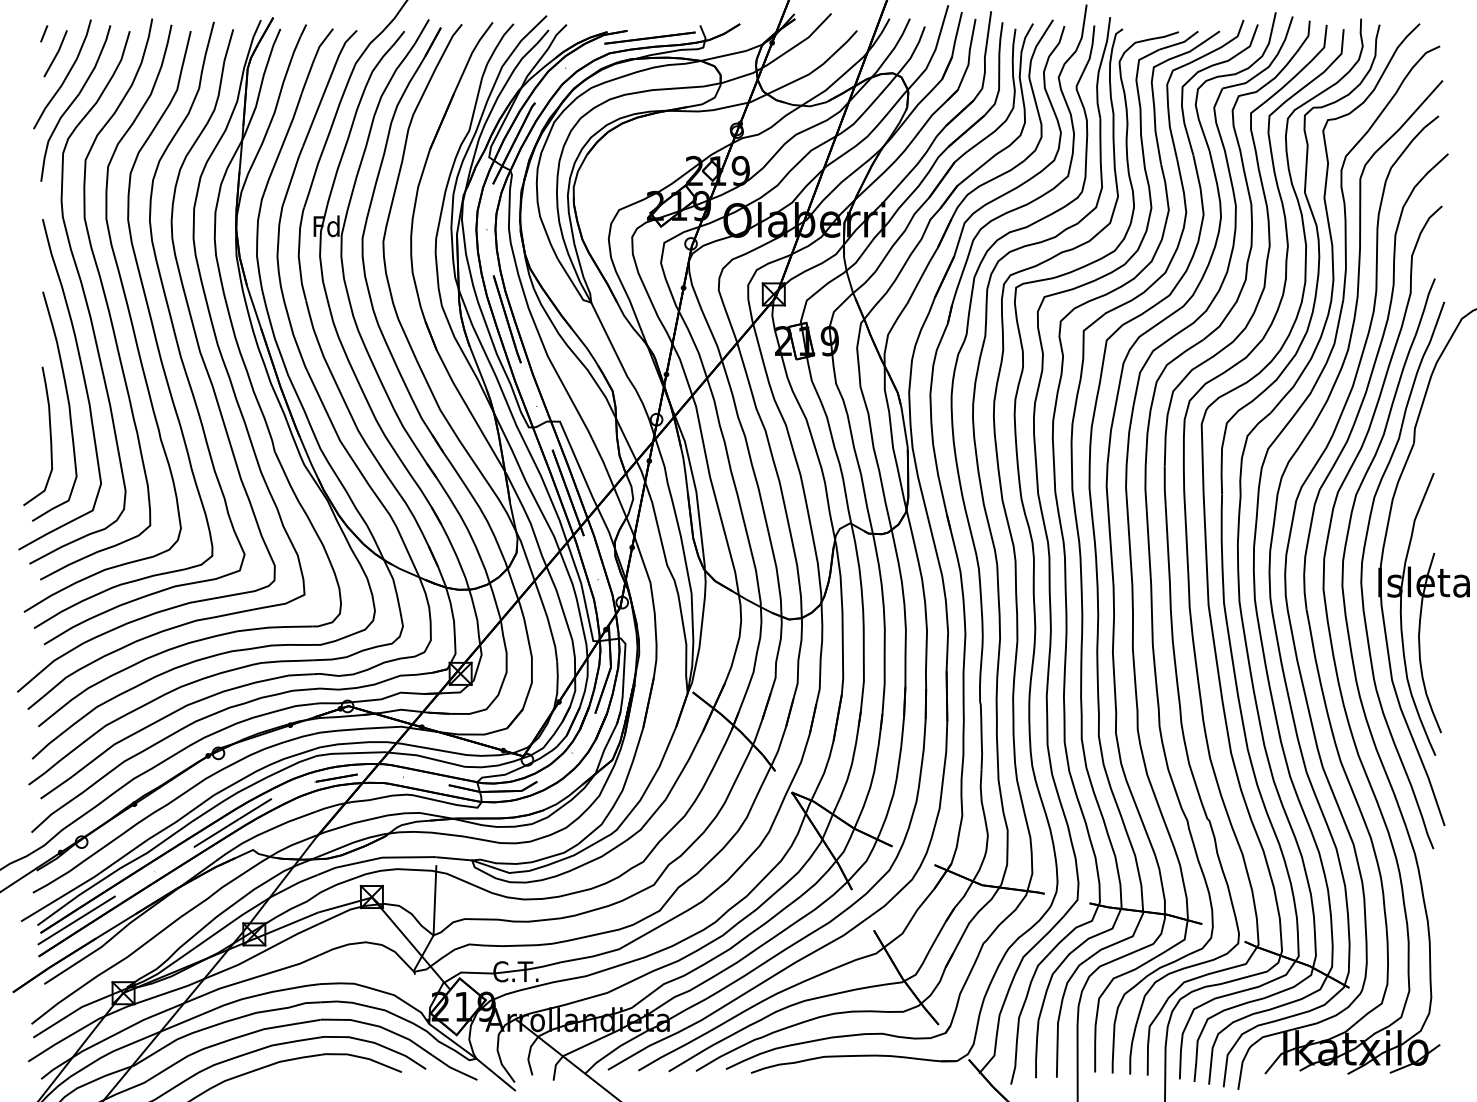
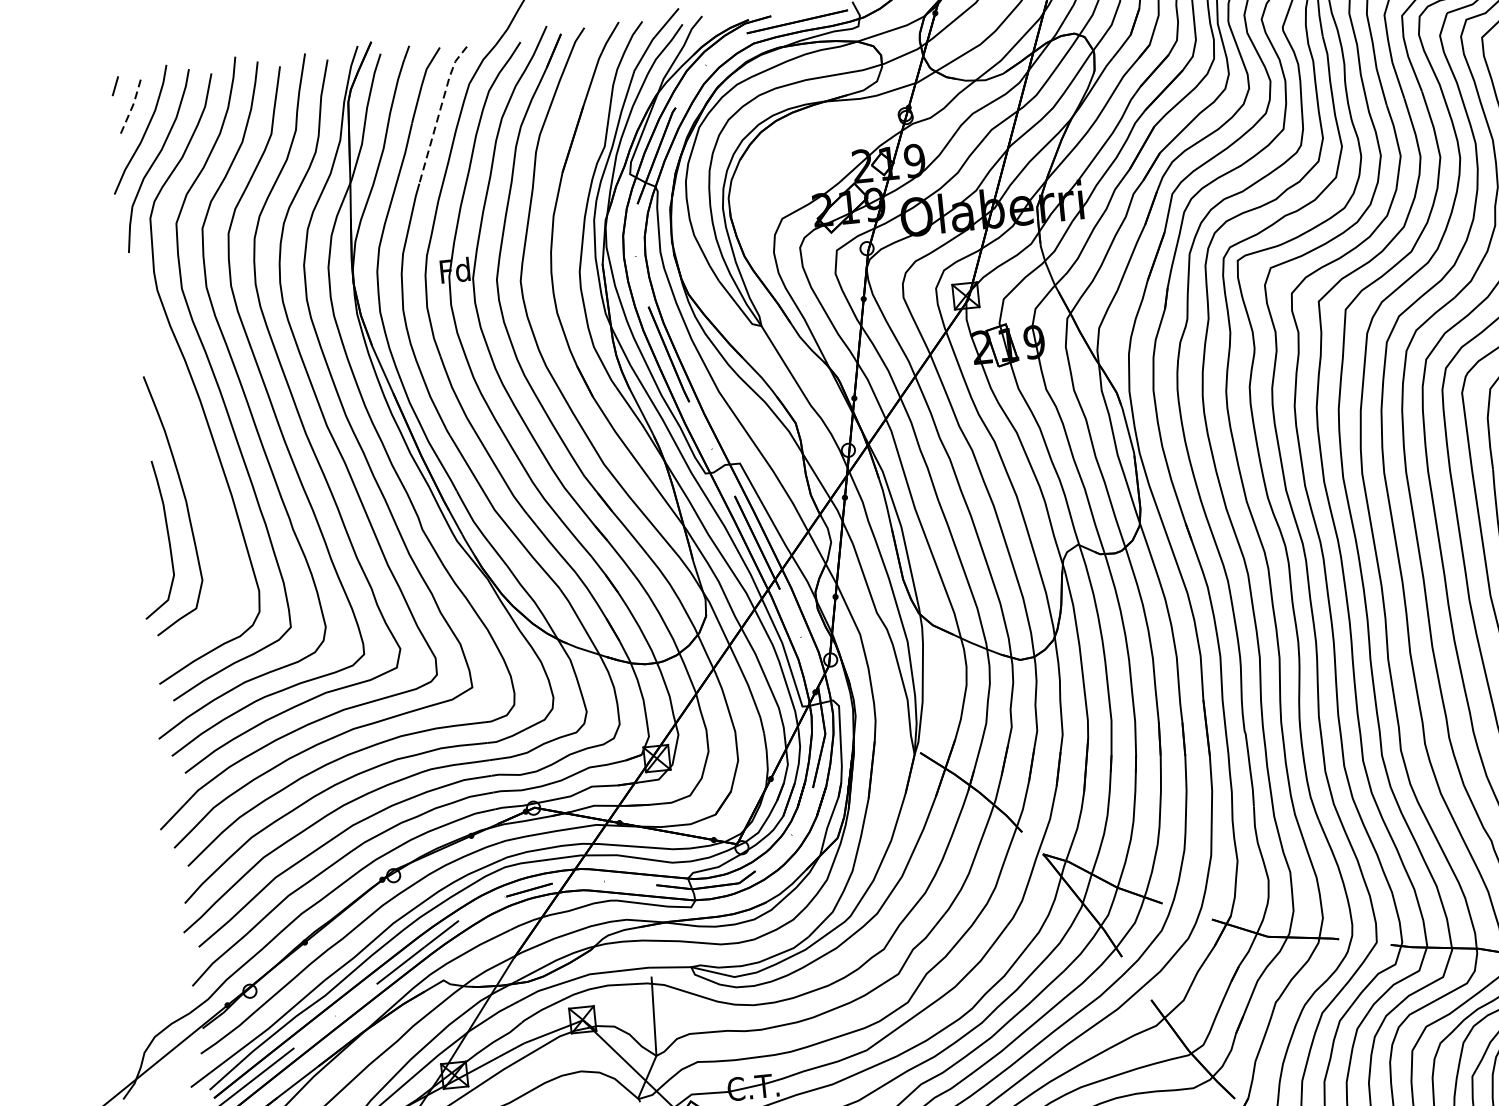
line: (57, 53) -> (132, 106), solid -> dashed
line: (327, 85) -> (440, 111), solid -> dashed
curve: (83, 380) -> (199, 471), removed

